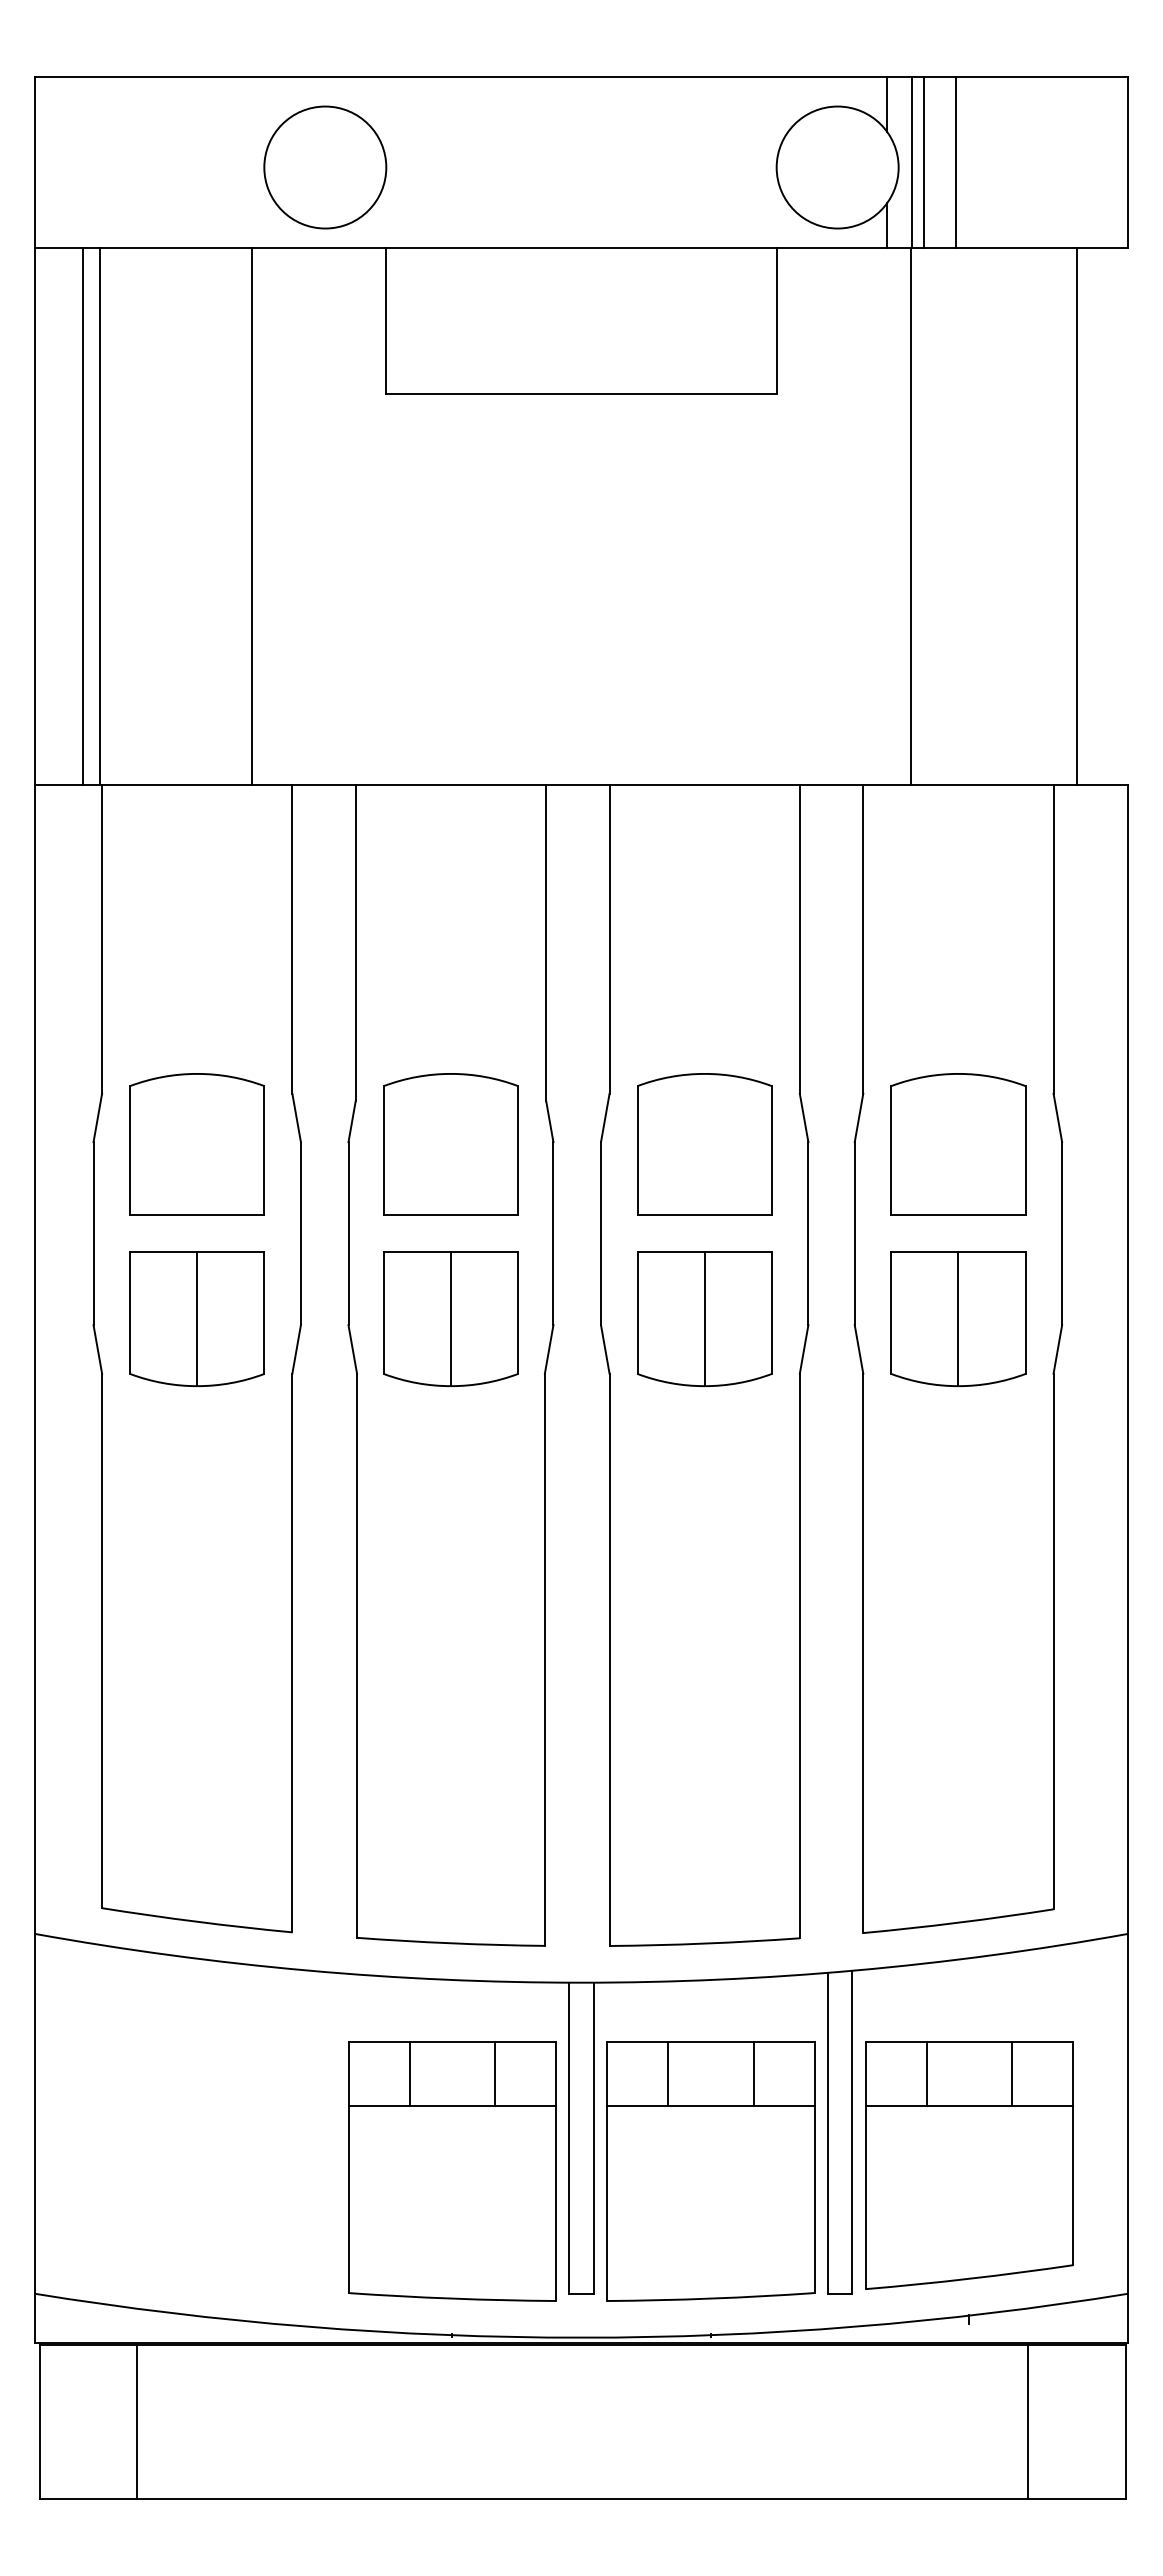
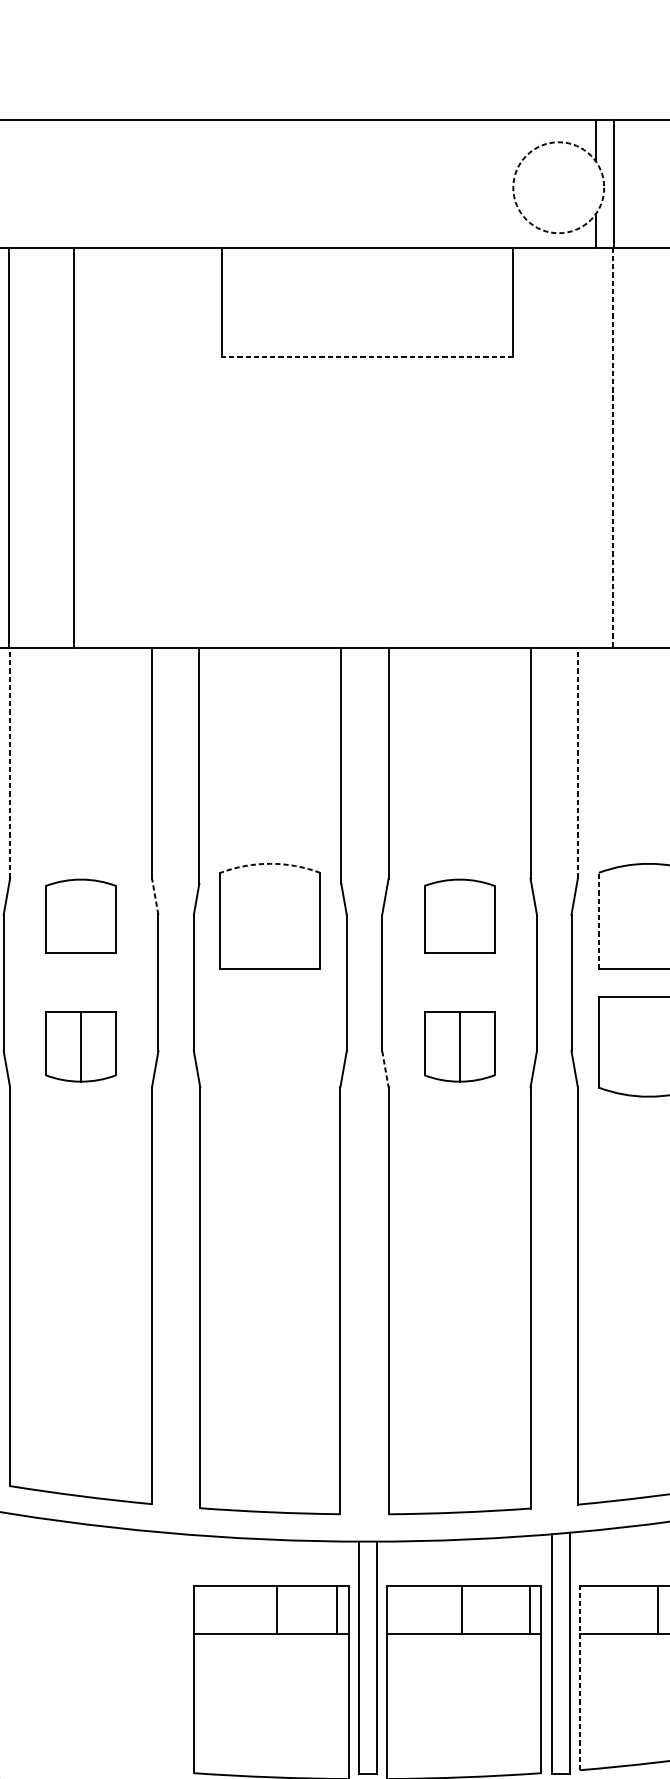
line: (923, 162) -> (622, 183), removed
line: (955, 162) -> (646, 183), removed
circle: (325, 167) -> (176, 187), removed
circle: (837, 167) -> (558, 187), solid -> dashed
line: (581, 394) -> (367, 357), solid -> dashed
line: (252, 516) -> (73, 448), moved
line: (910, 516) -> (613, 448), solid -> dashed
line: (102, 938) -> (10, 762), solid -> dashed
line: (863, 938) -> (578, 762), solid -> dashed
arc: (450, 1073) -> (269, 863), solid -> dashed
line: (296, 1118) -> (155, 897), solid -> dashed
part: (196, 1144) -> (80, 916), size x0.7
part: (704, 1144) -> (459, 916), size x0.7
line: (891, 1150) -> (598, 920), solid -> dashed
part: (196, 1318) -> (80, 1046), size x0.7
part: (450, 1318) -> (269, 1046), removed
part: (704, 1318) -> (459, 1046), size x0.7
line: (958, 1319) -> (648, 1047), removed
line: (605, 1349) -> (385, 1069), solid -> dashed
line: (409, 2073) -> (277, 1609), moved
line: (494, 2073) -> (337, 1609), moved
line: (668, 2073) -> (462, 1609), moved
line: (753, 2073) -> (530, 1609), moved
line: (926, 2073) -> (657, 1609), moved
line: (865, 2165) -> (579, 1678), solid -> dashed

